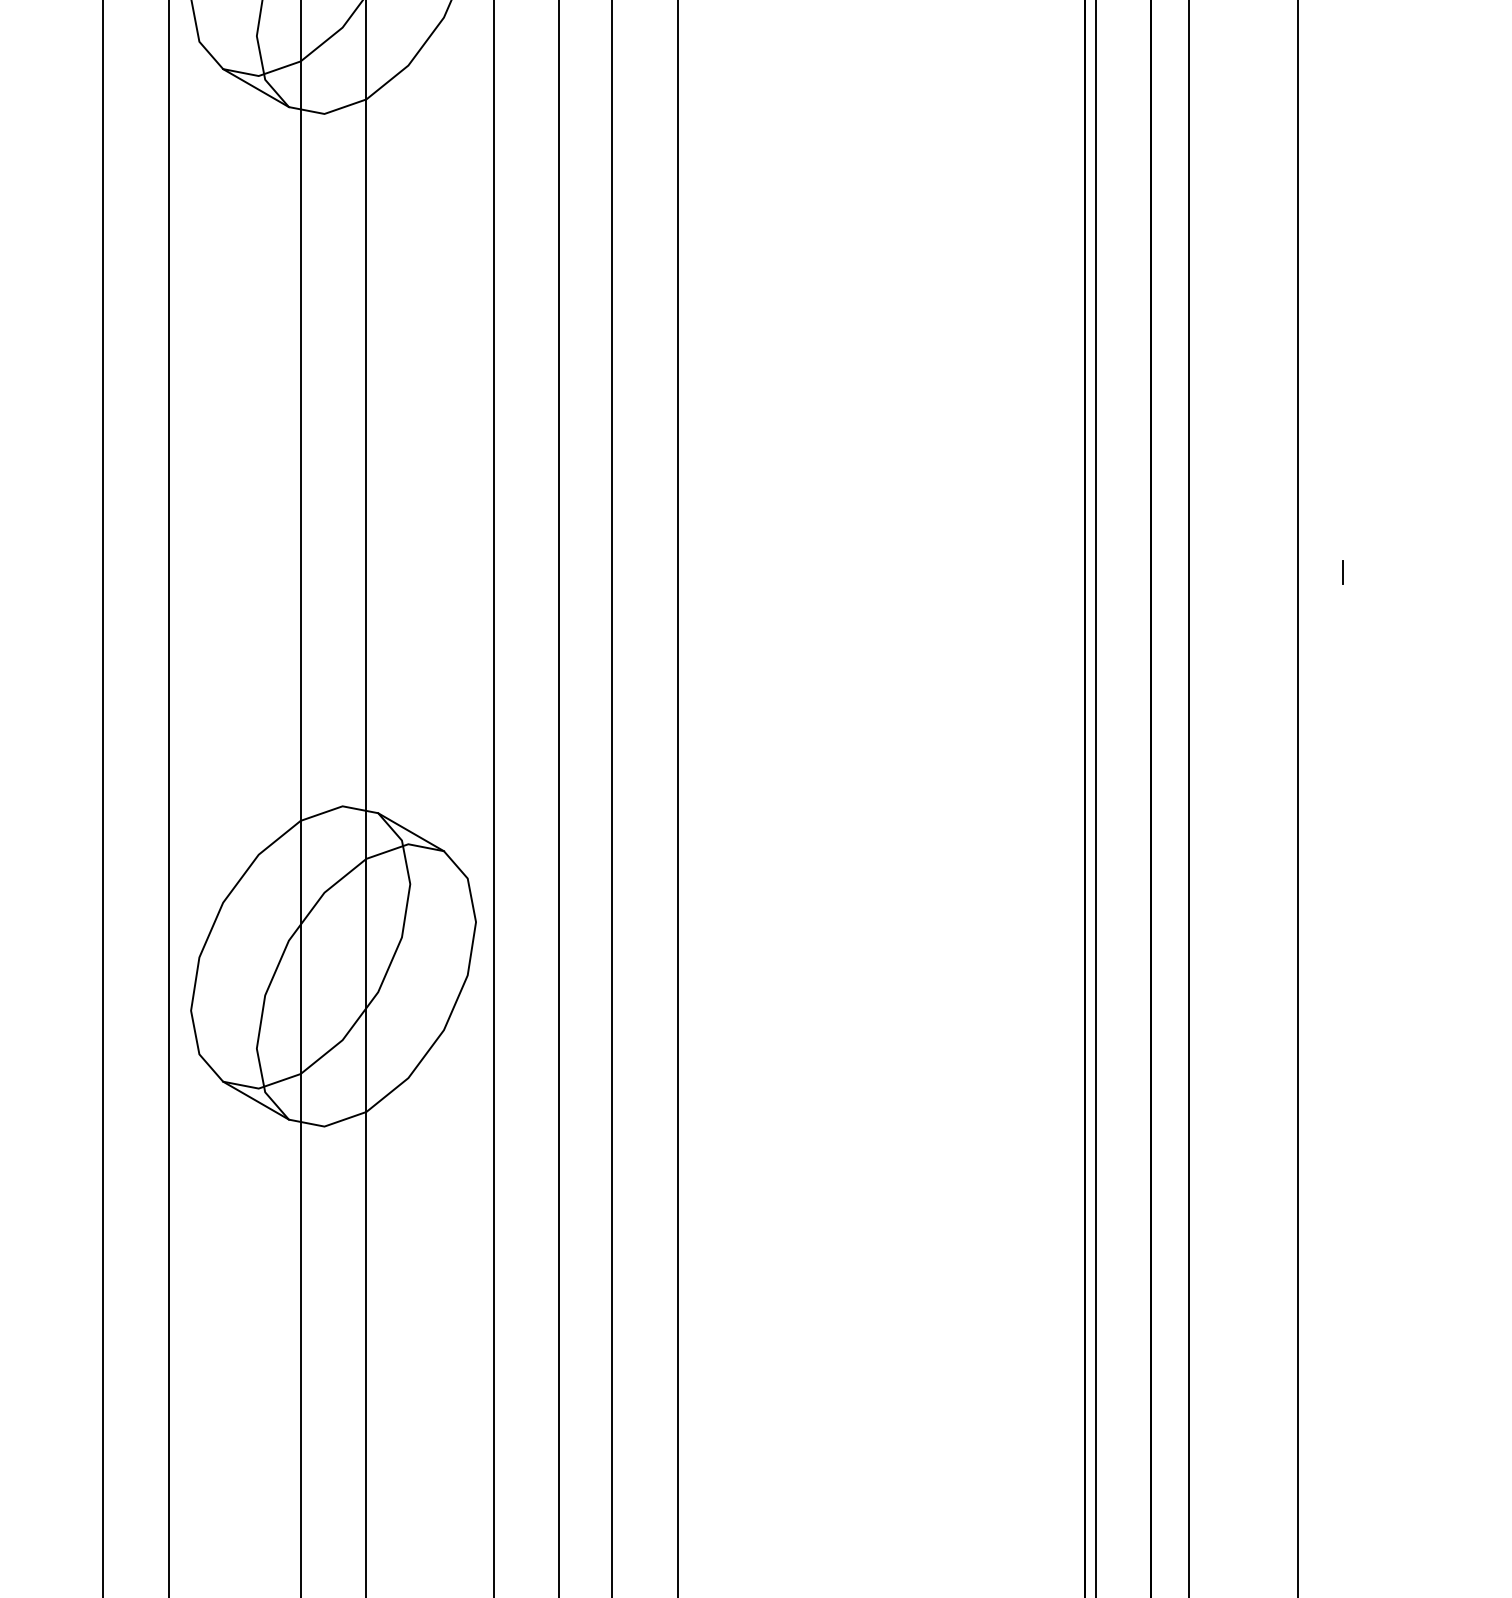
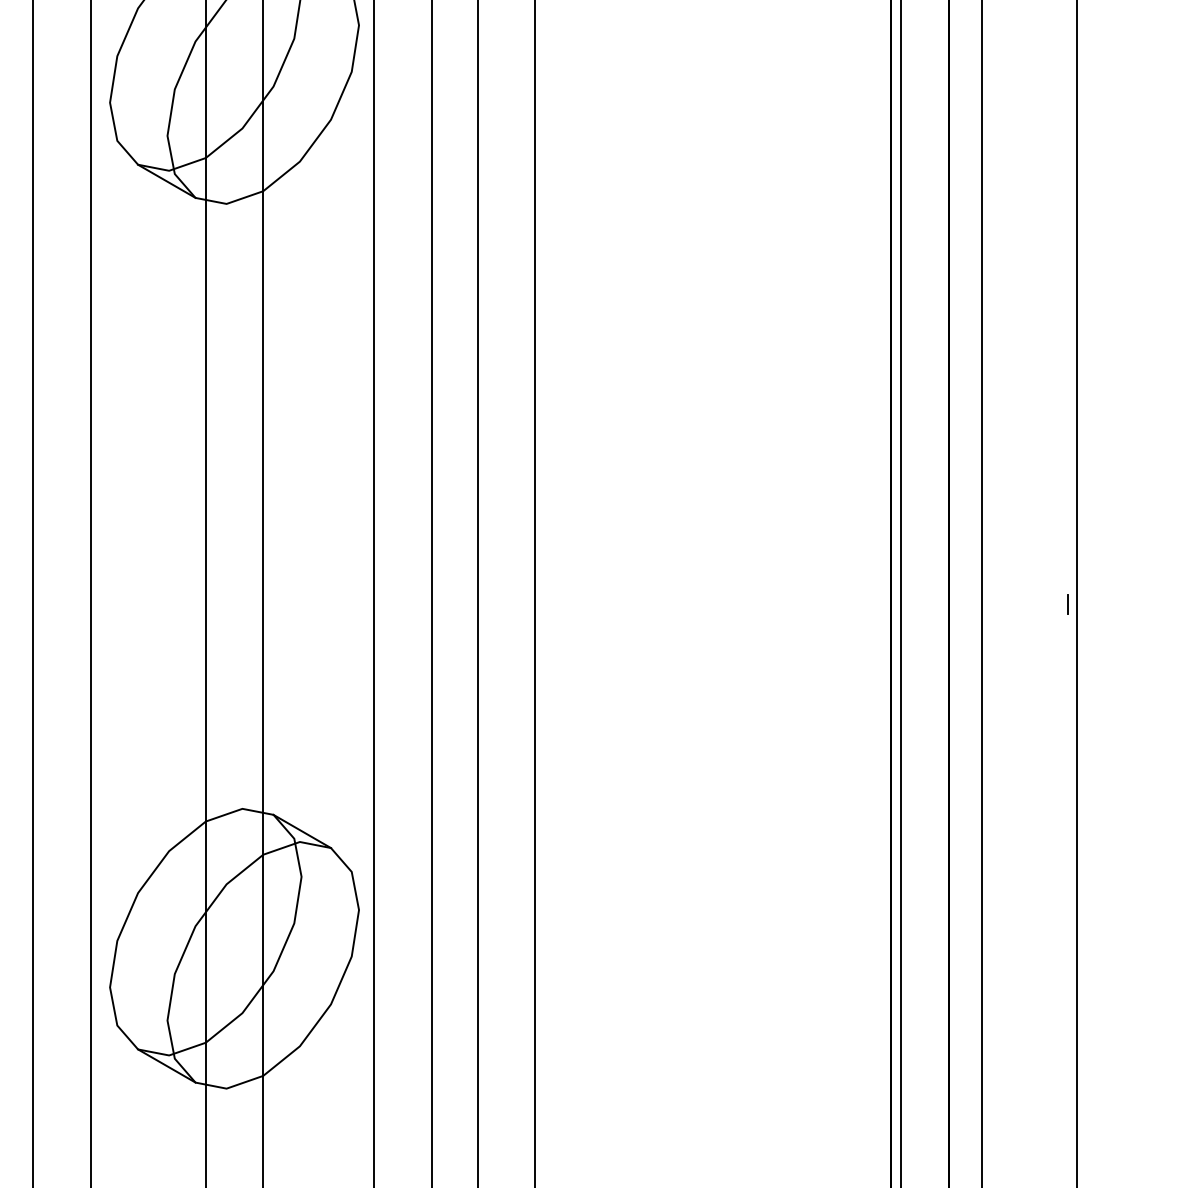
line: (1342, 572) -> (1067, 604), moved

